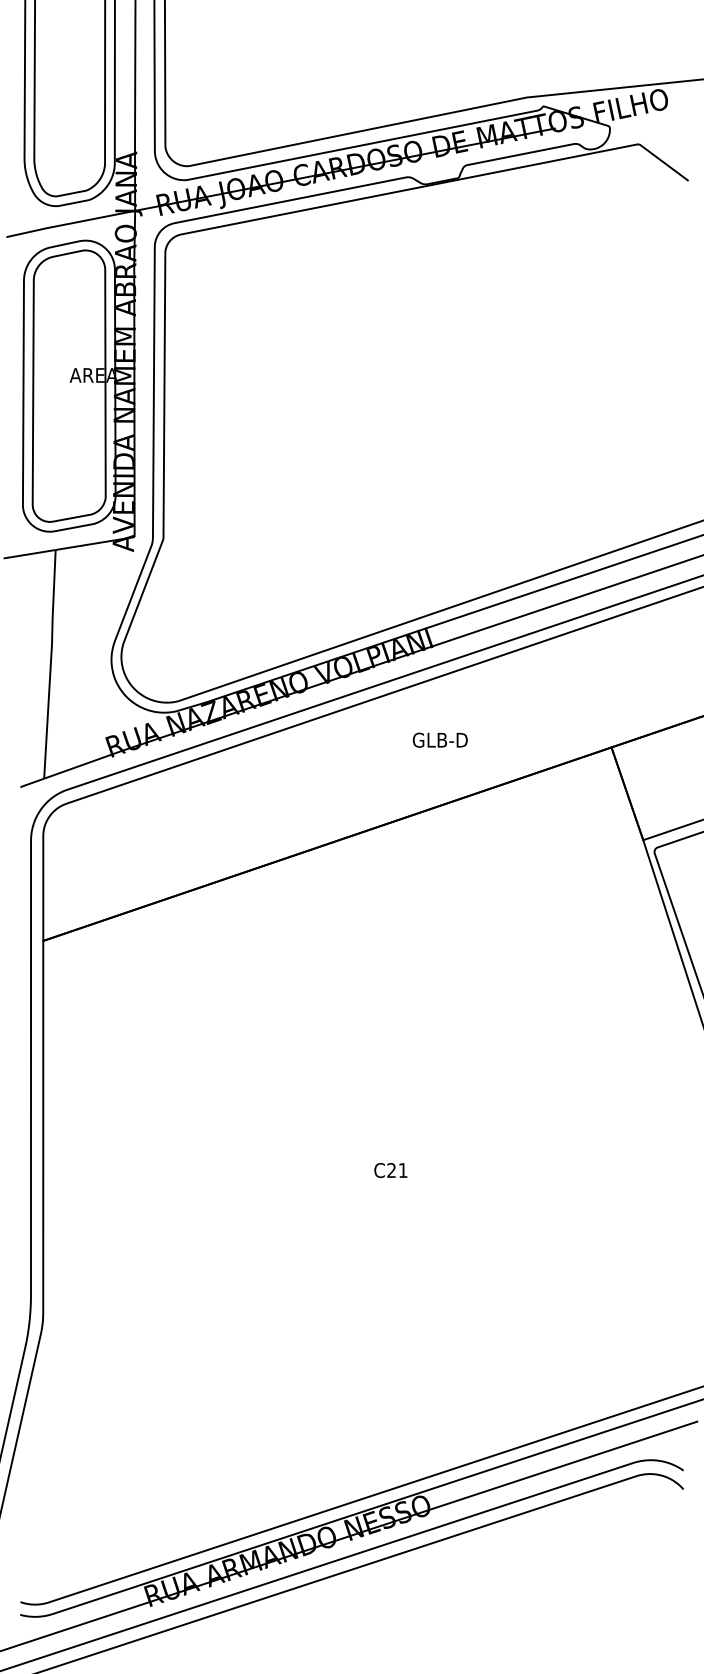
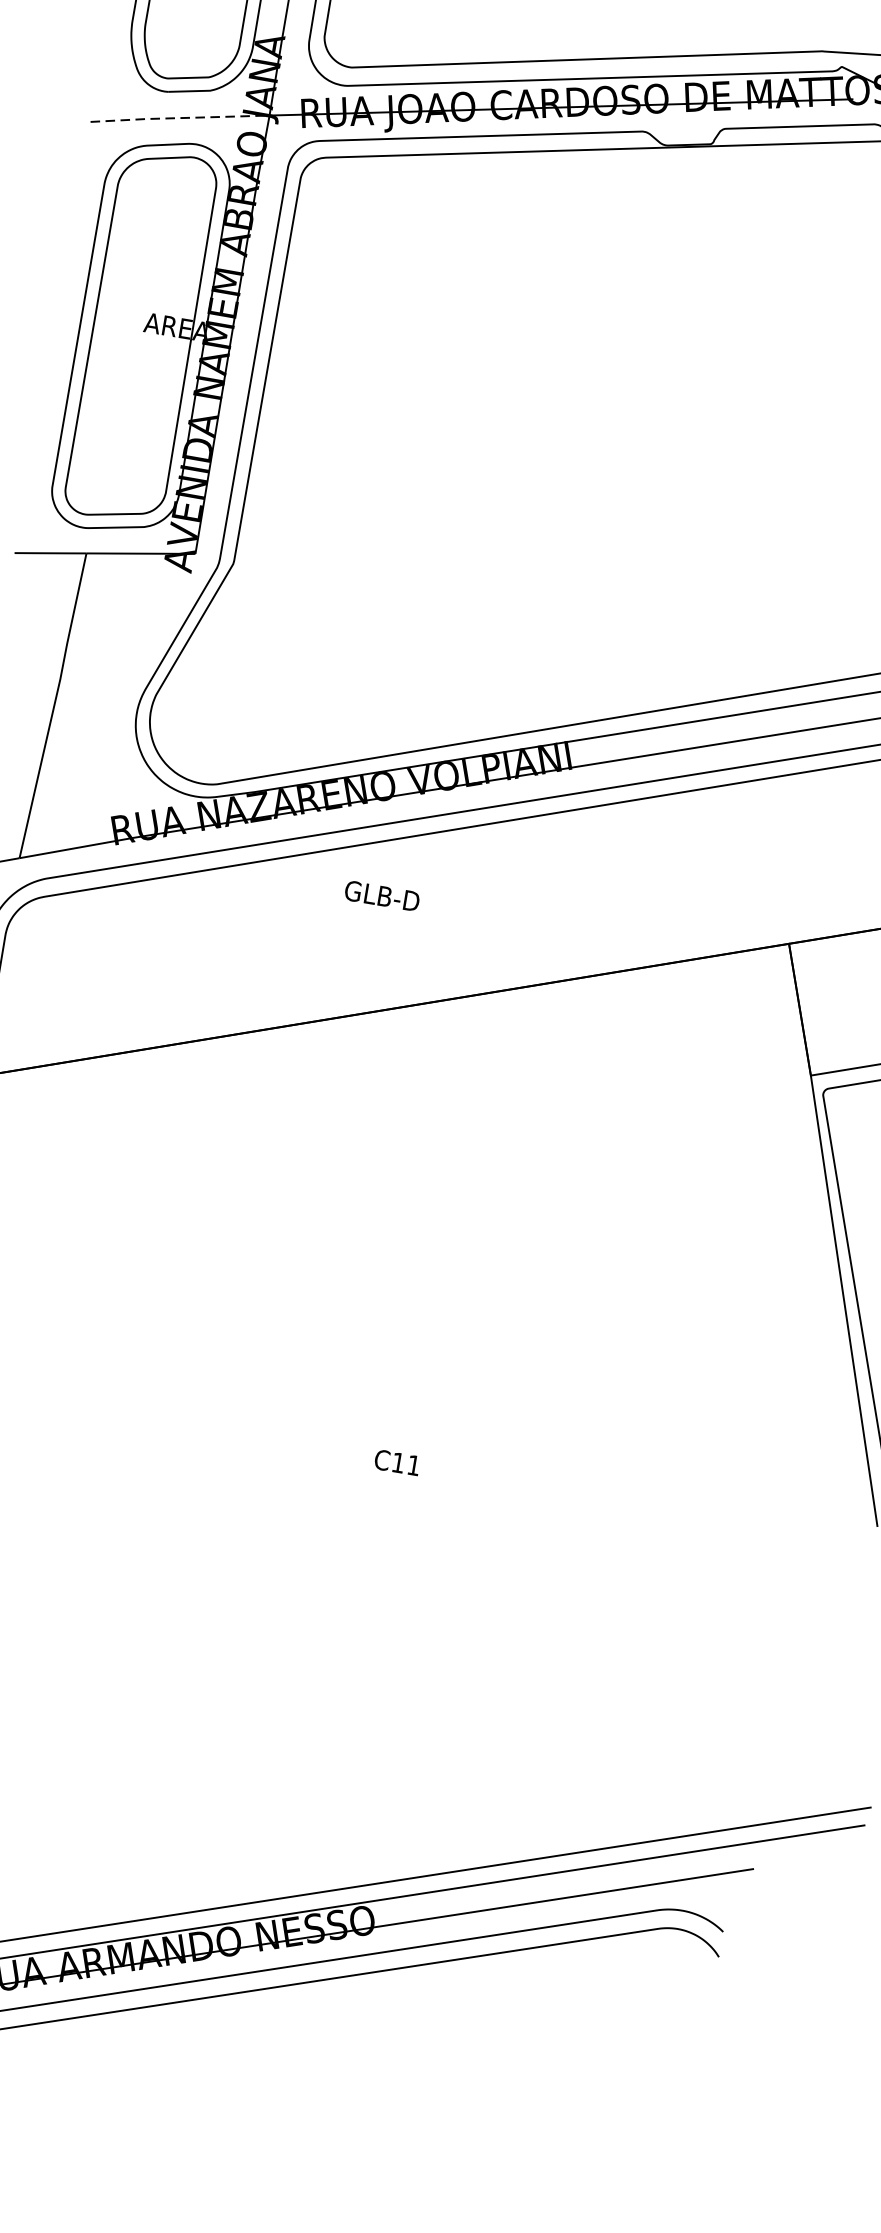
line: (70, 223) -> (179, 117), solid -> dashed
text: (439, 739) -> (381, 894), moved
text: (391, 1170) -> (398, 1462), C21 -> C11

